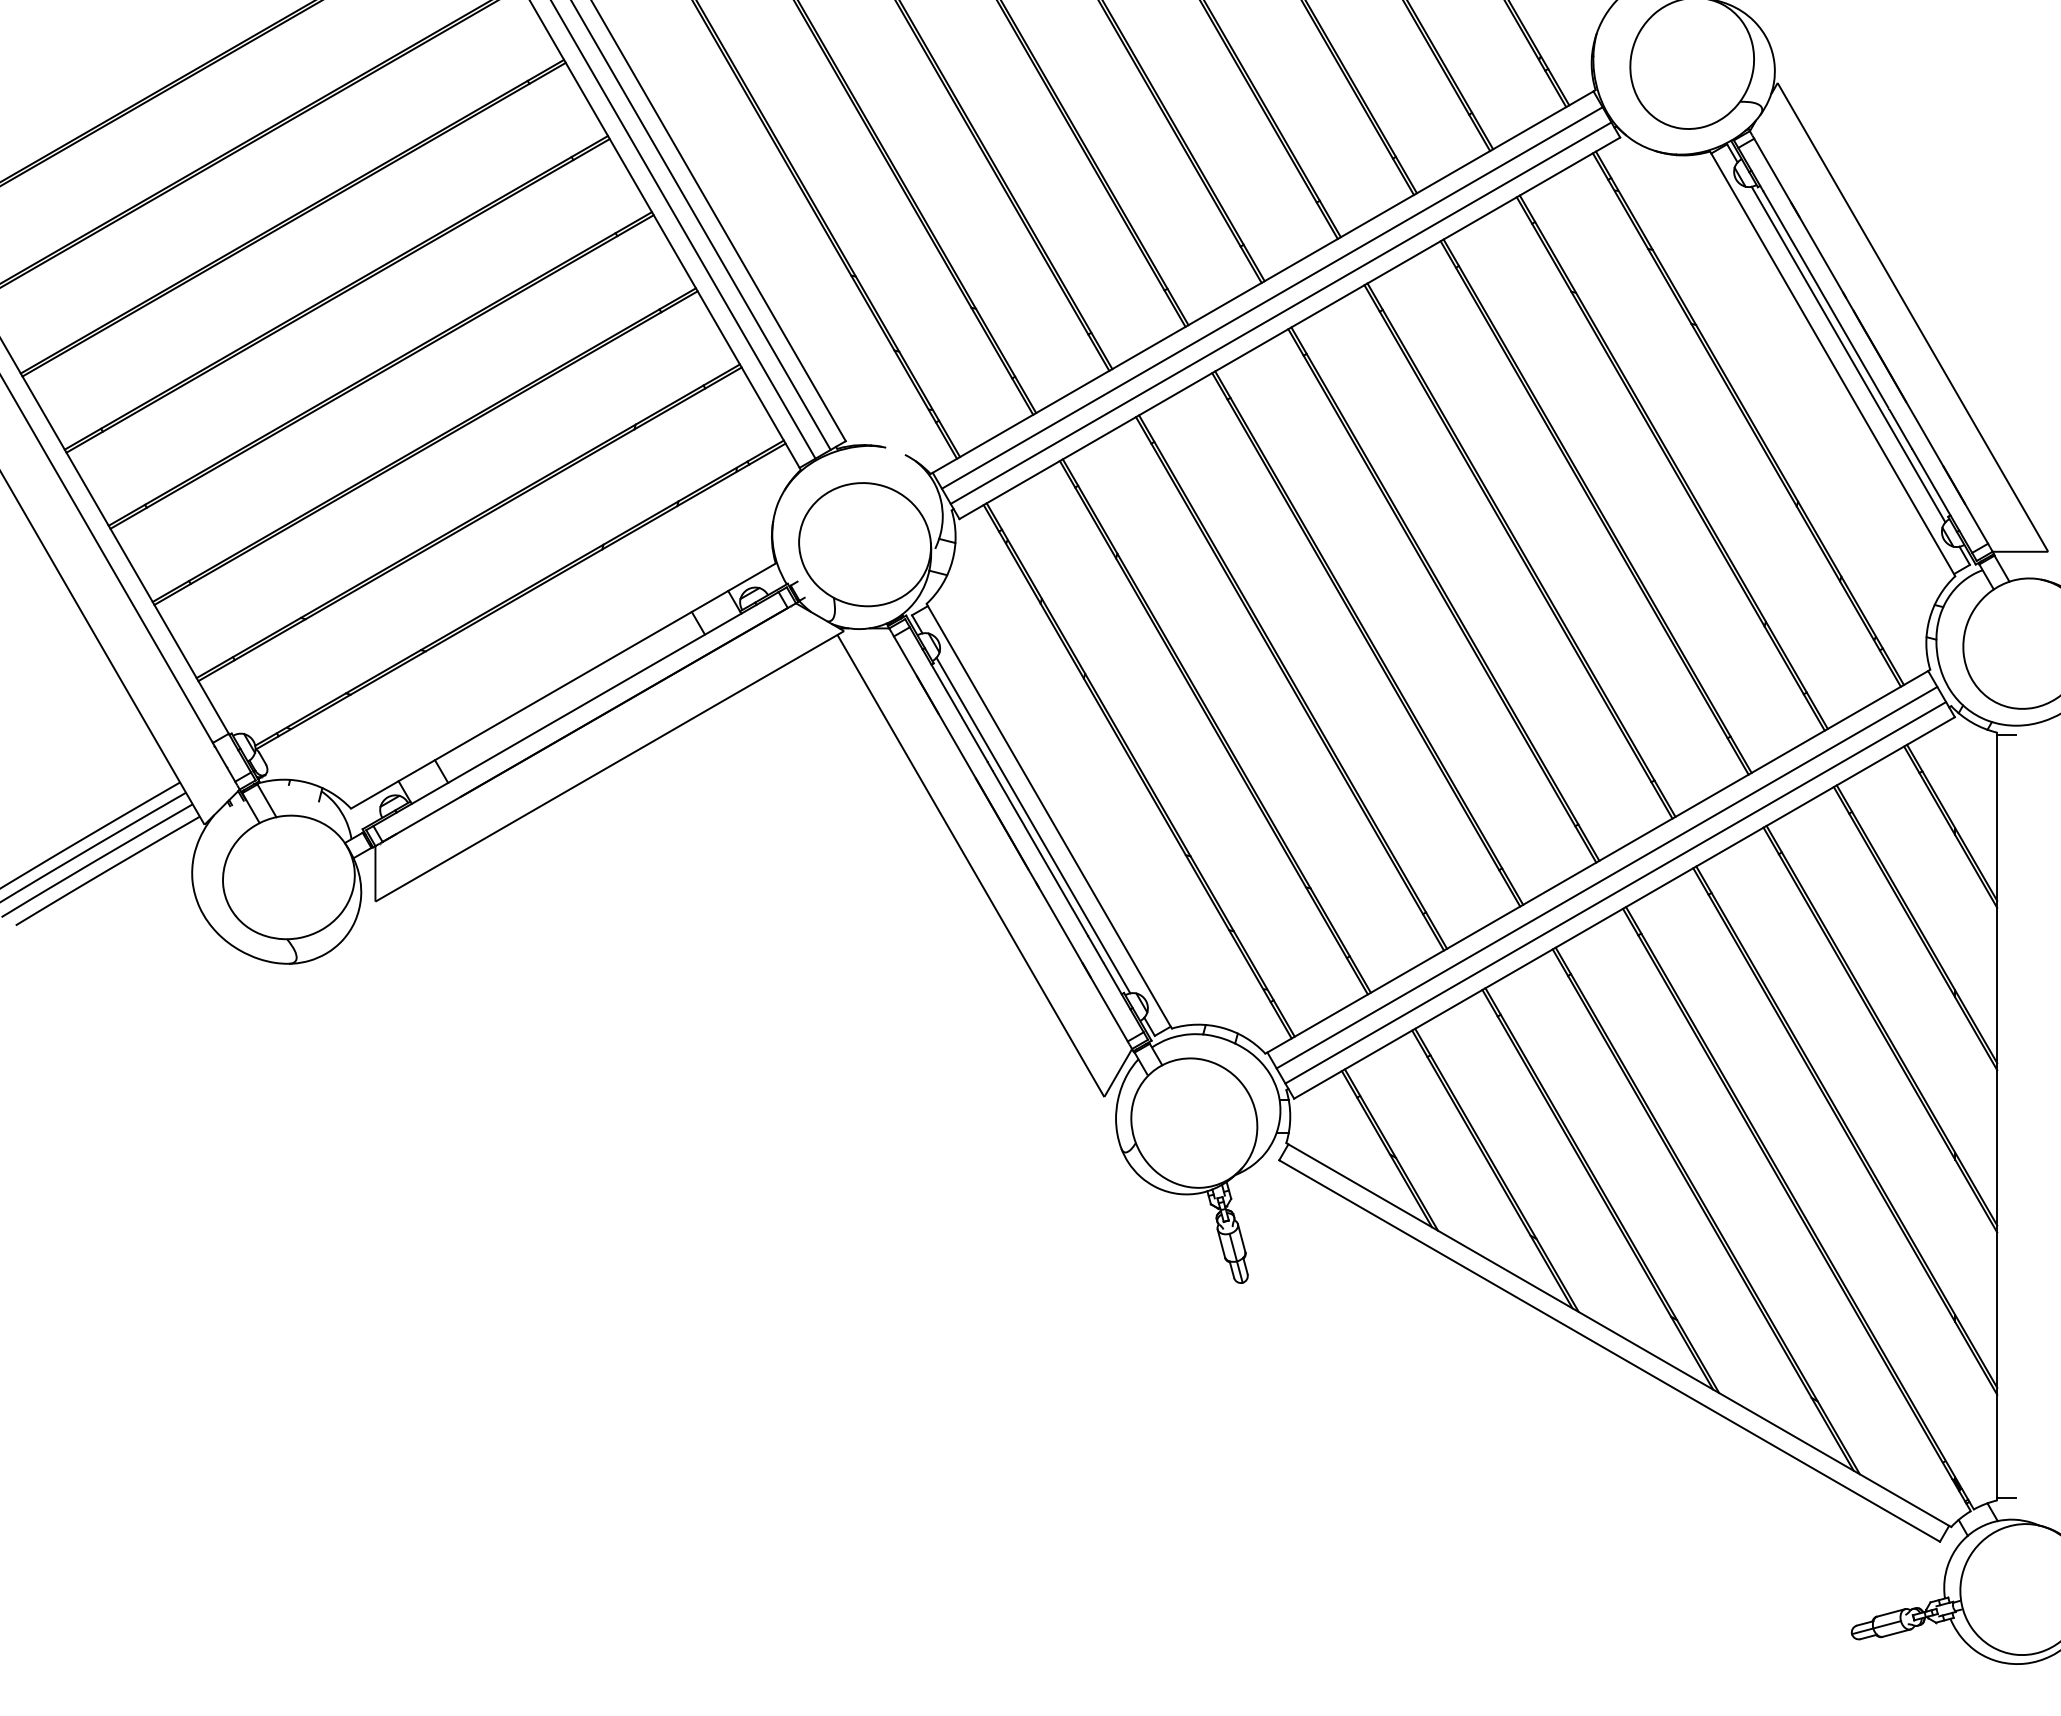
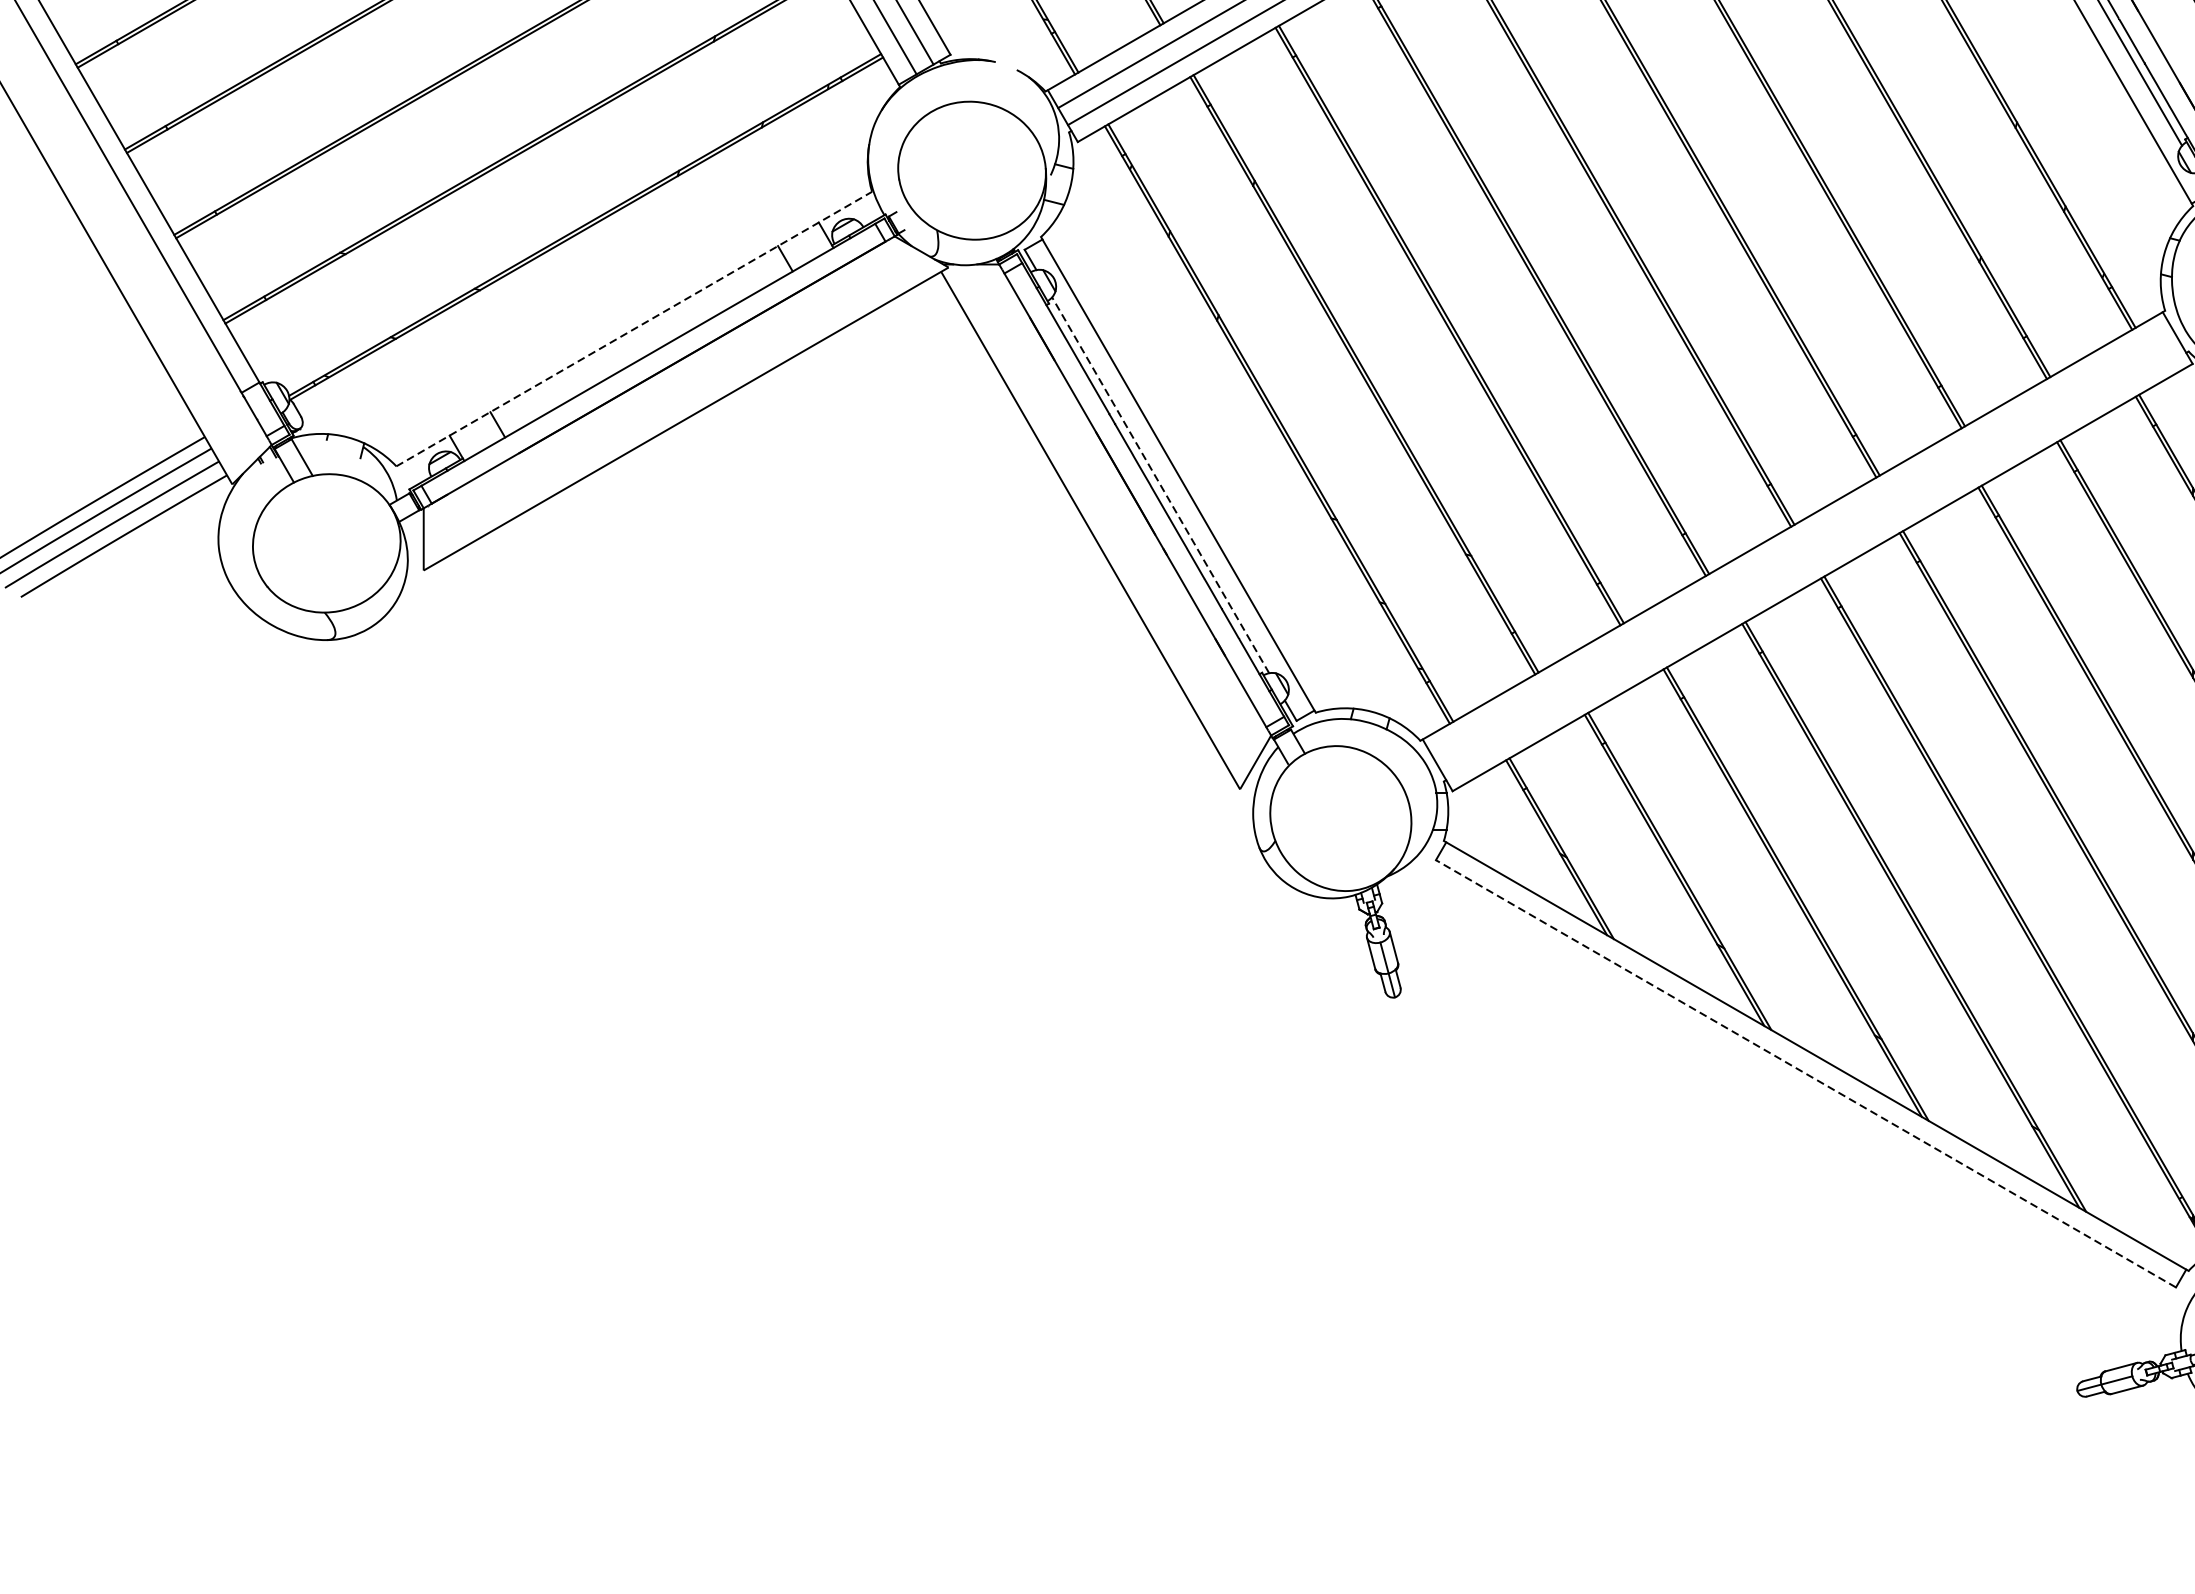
line: (563, 685) -> (634, 328), solid -> dashed
line: (1033, 825) -> (1160, 485), solid -> dashed
line: (1606, 877) -> (1802, 543), removed
line: (1615, 892) -> (1812, 560), removed
line: (1609, 1350) -> (1805, 1073), solid -> dashed

